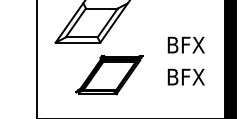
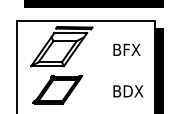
text: (185, 44) -> (126, 49), moved
part: (109, 74) -> (57, 89), moved
text: (196, 77) -> (134, 91), BFX -> BDX

